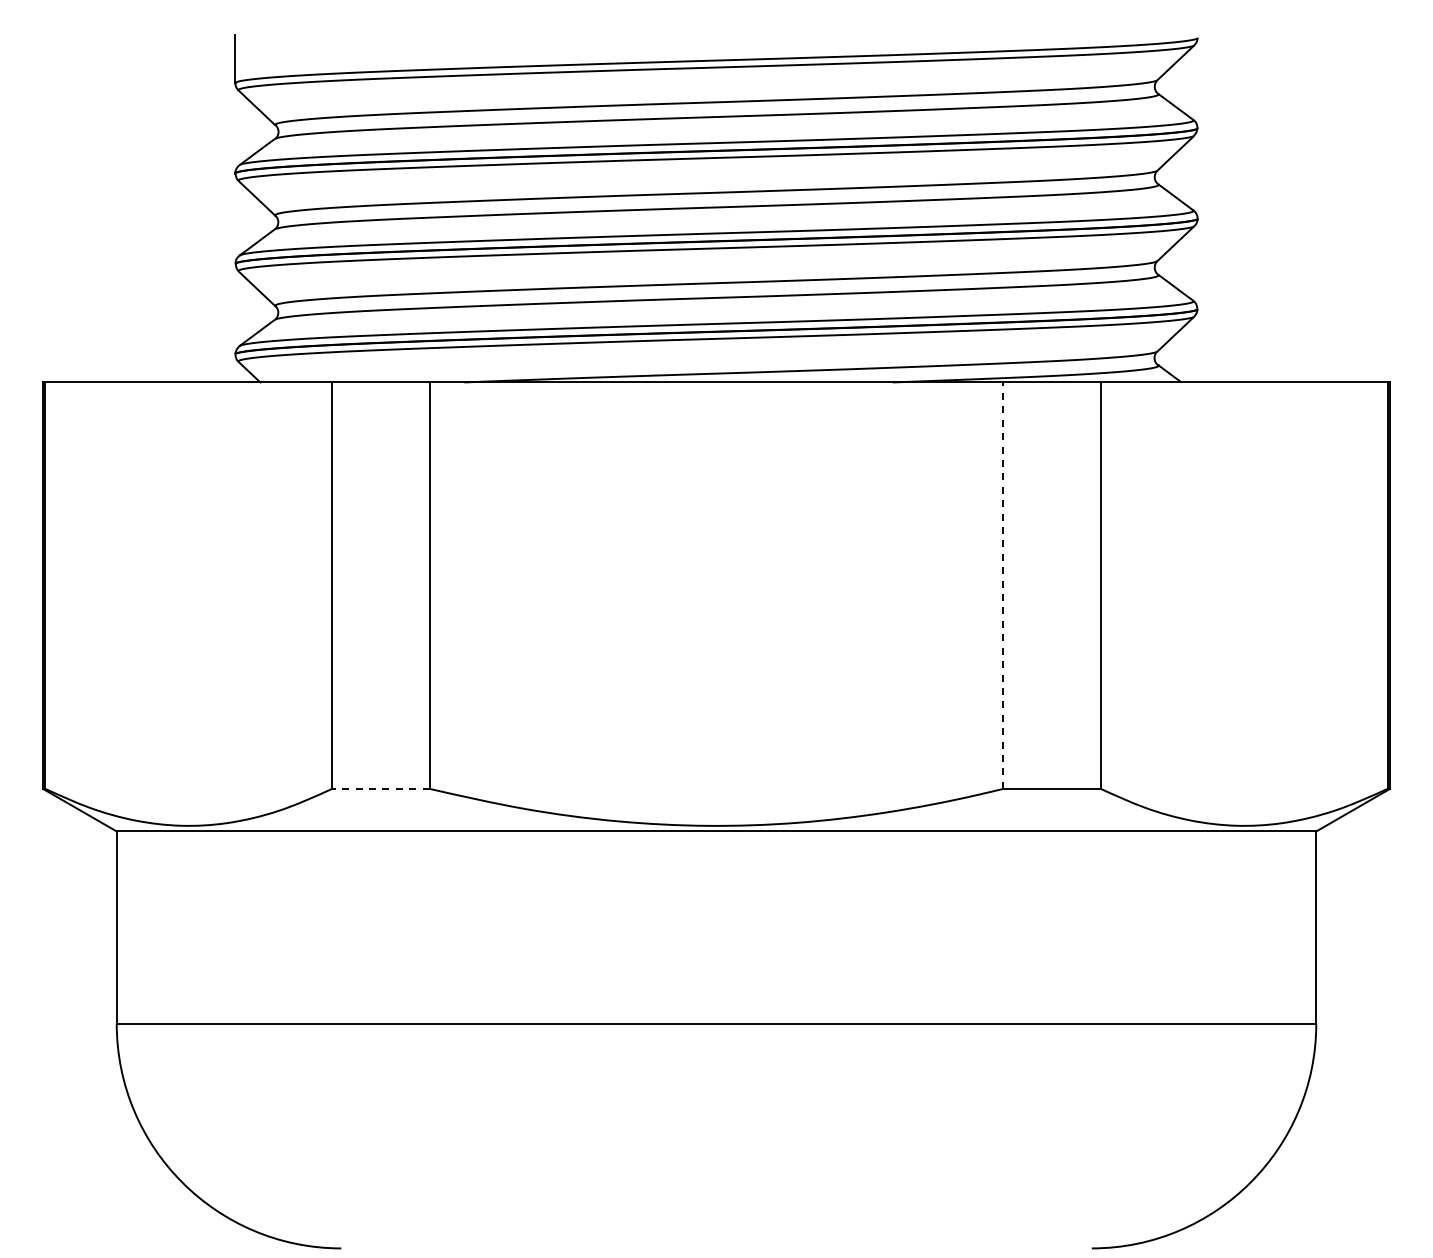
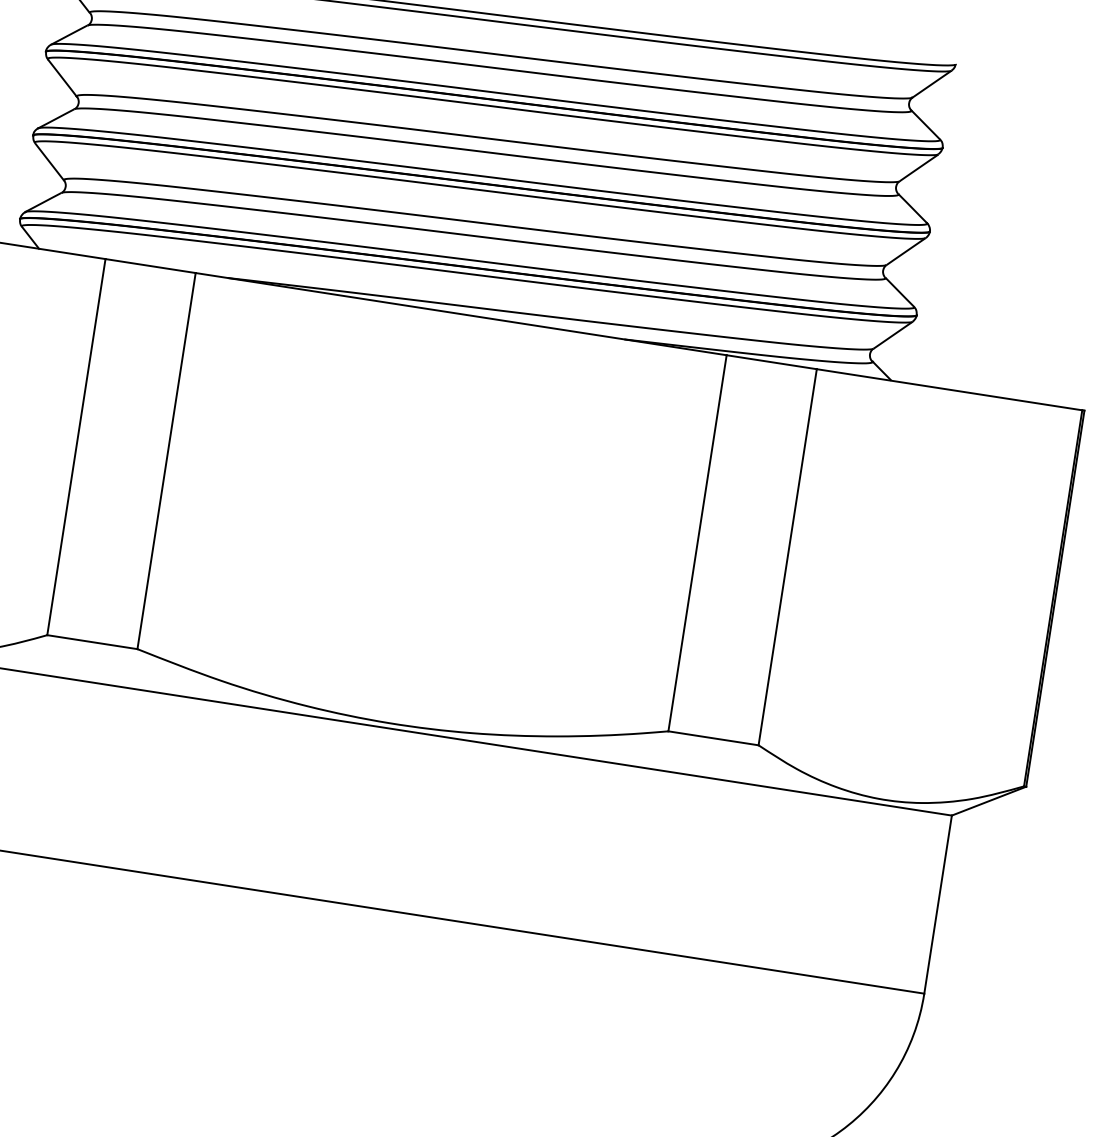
line: (1003, 585) -> (697, 543), dashed -> solid
line: (380, 788) -> (92, 641), dashed -> solid

